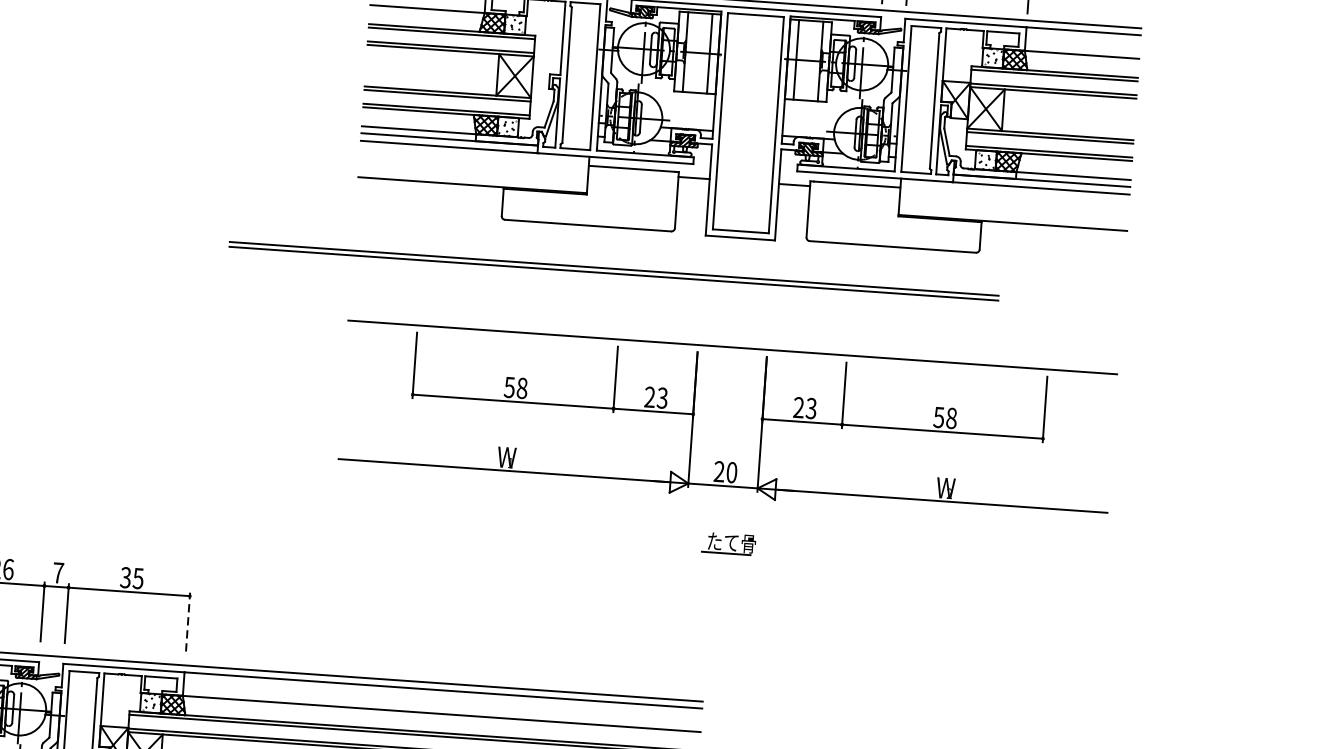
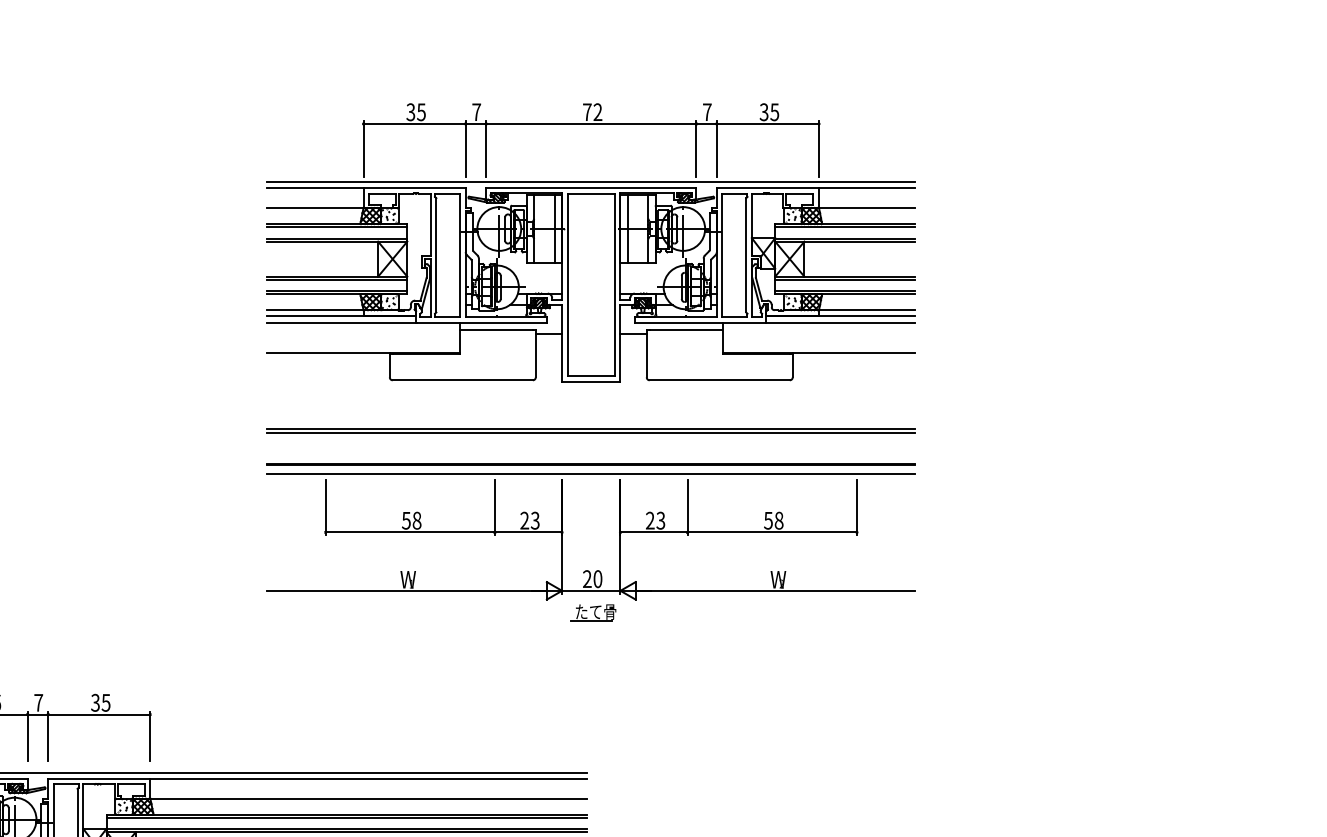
part: (613, 270) -> (590, 430), moved
line: (732, 336) -> (590, 464), added
part: (728, 543) -> (593, 612), moved
line: (188, 622) -> (150, 736), dashed -> solid

